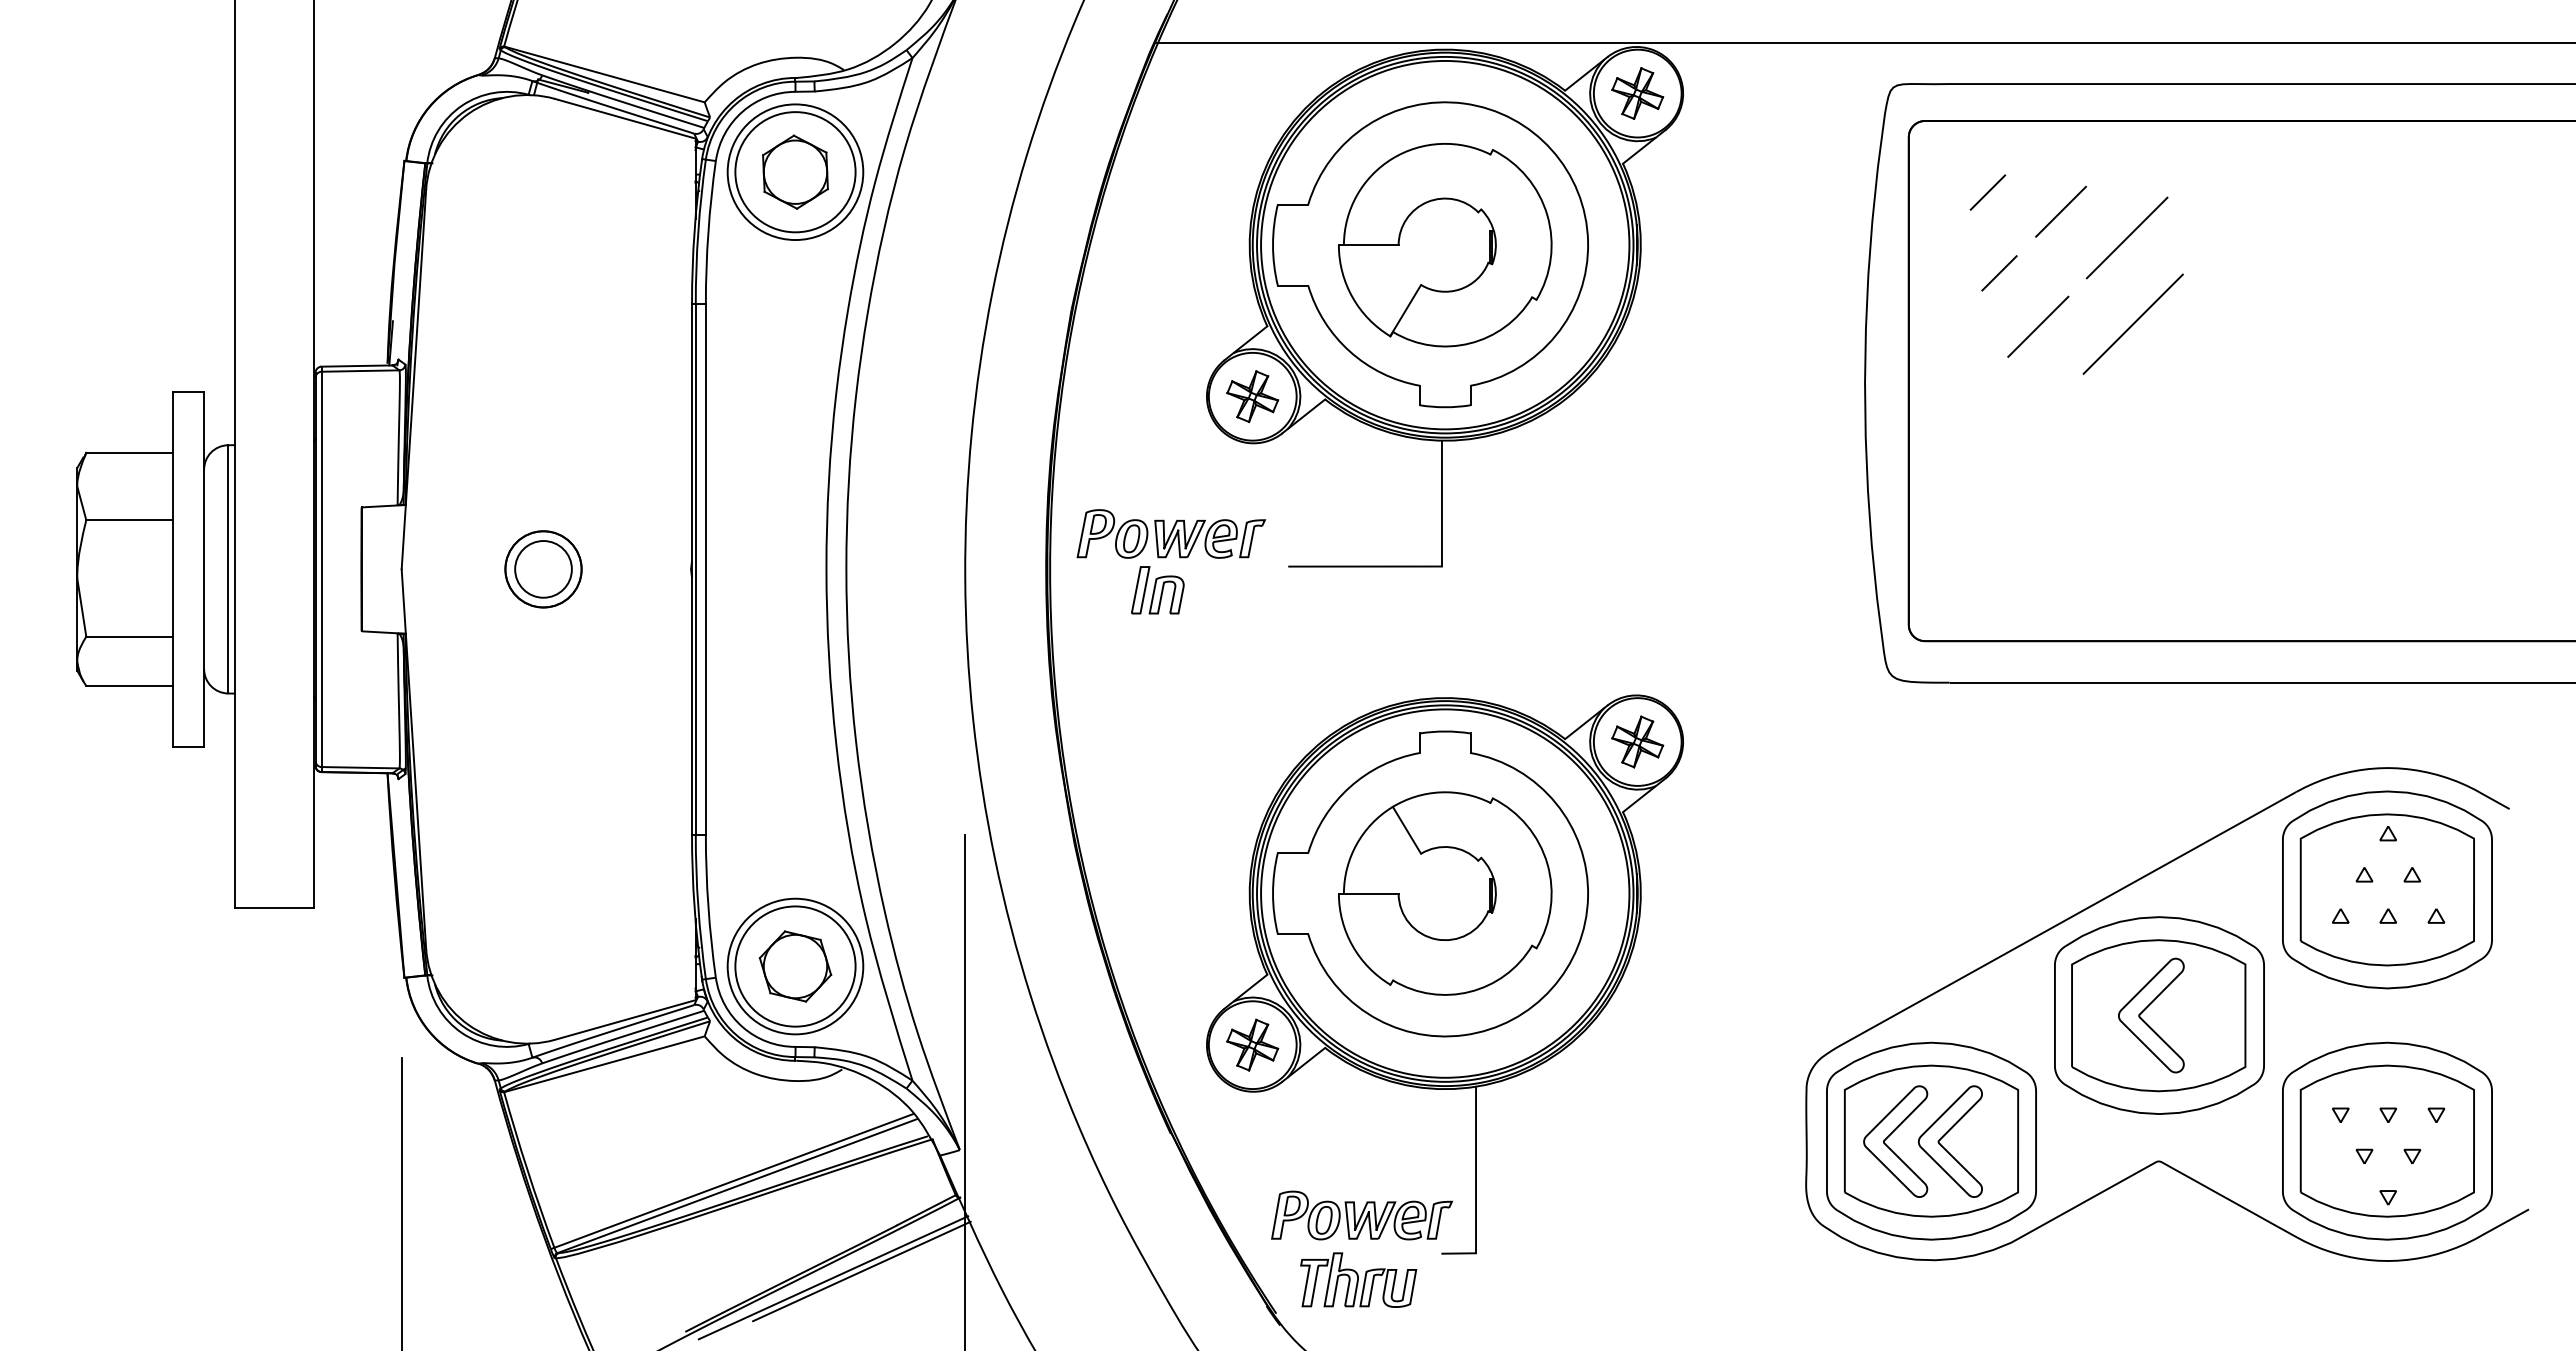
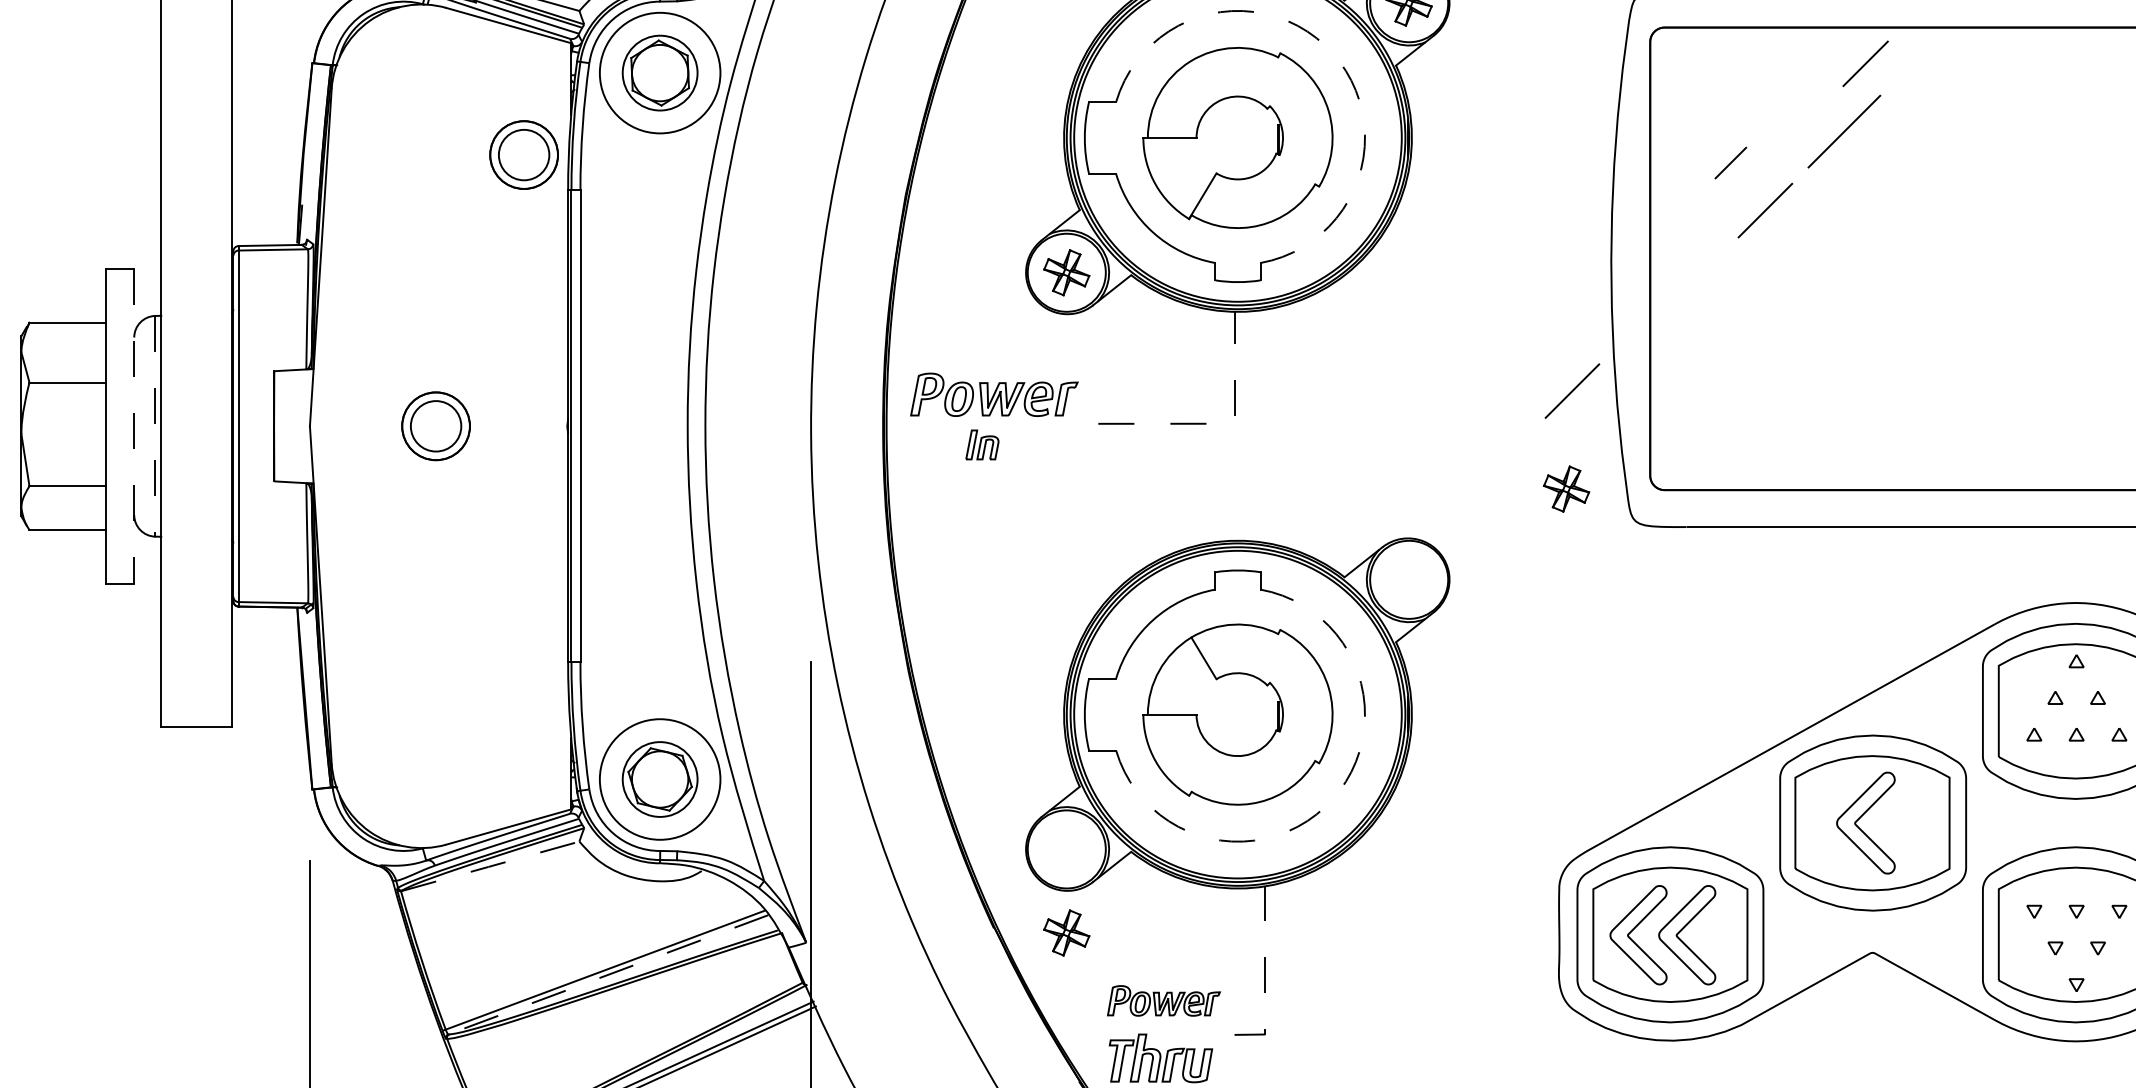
arc: (1551, 149) -> (1332, 52), solid -> dashed
circle: (795, 172) -> (660, 73), size x0.7
line: (1987, 192) -> (1720, 91), removed
line: (2060, 211) -> (1865, 63), moved
part: (642, 264) -> (524, 155), added
line: (2132, 323) -> (1849, 207), removed
line: (1821, 529) -> (1572, 390), added
line: (1428, 566) -> (1223, 423), solid -> dashed
line: (204, 569) -> (134, 426), solid -> dashed
line: (227, 569) -> (155, 426), solid -> dashed
part: (1157, 590) -> (982, 445), size x0.7
part: (1637, 741) -> (1566, 488), moved
circle: (795, 966) -> (660, 779), size x0.7
arc: (1551, 988) -> (1332, 799), solid -> dashed
part: (1252, 1044) -> (1066, 932), moved
line: (604, 1064) -> (490, 866), solid -> dashed
line: (736, 1186) -> (607, 975), solid -> dashed
line: (1476, 1187) -> (1265, 976), solid -> dashed
part: (1361, 1215) -> (1163, 1000), size x0.7

